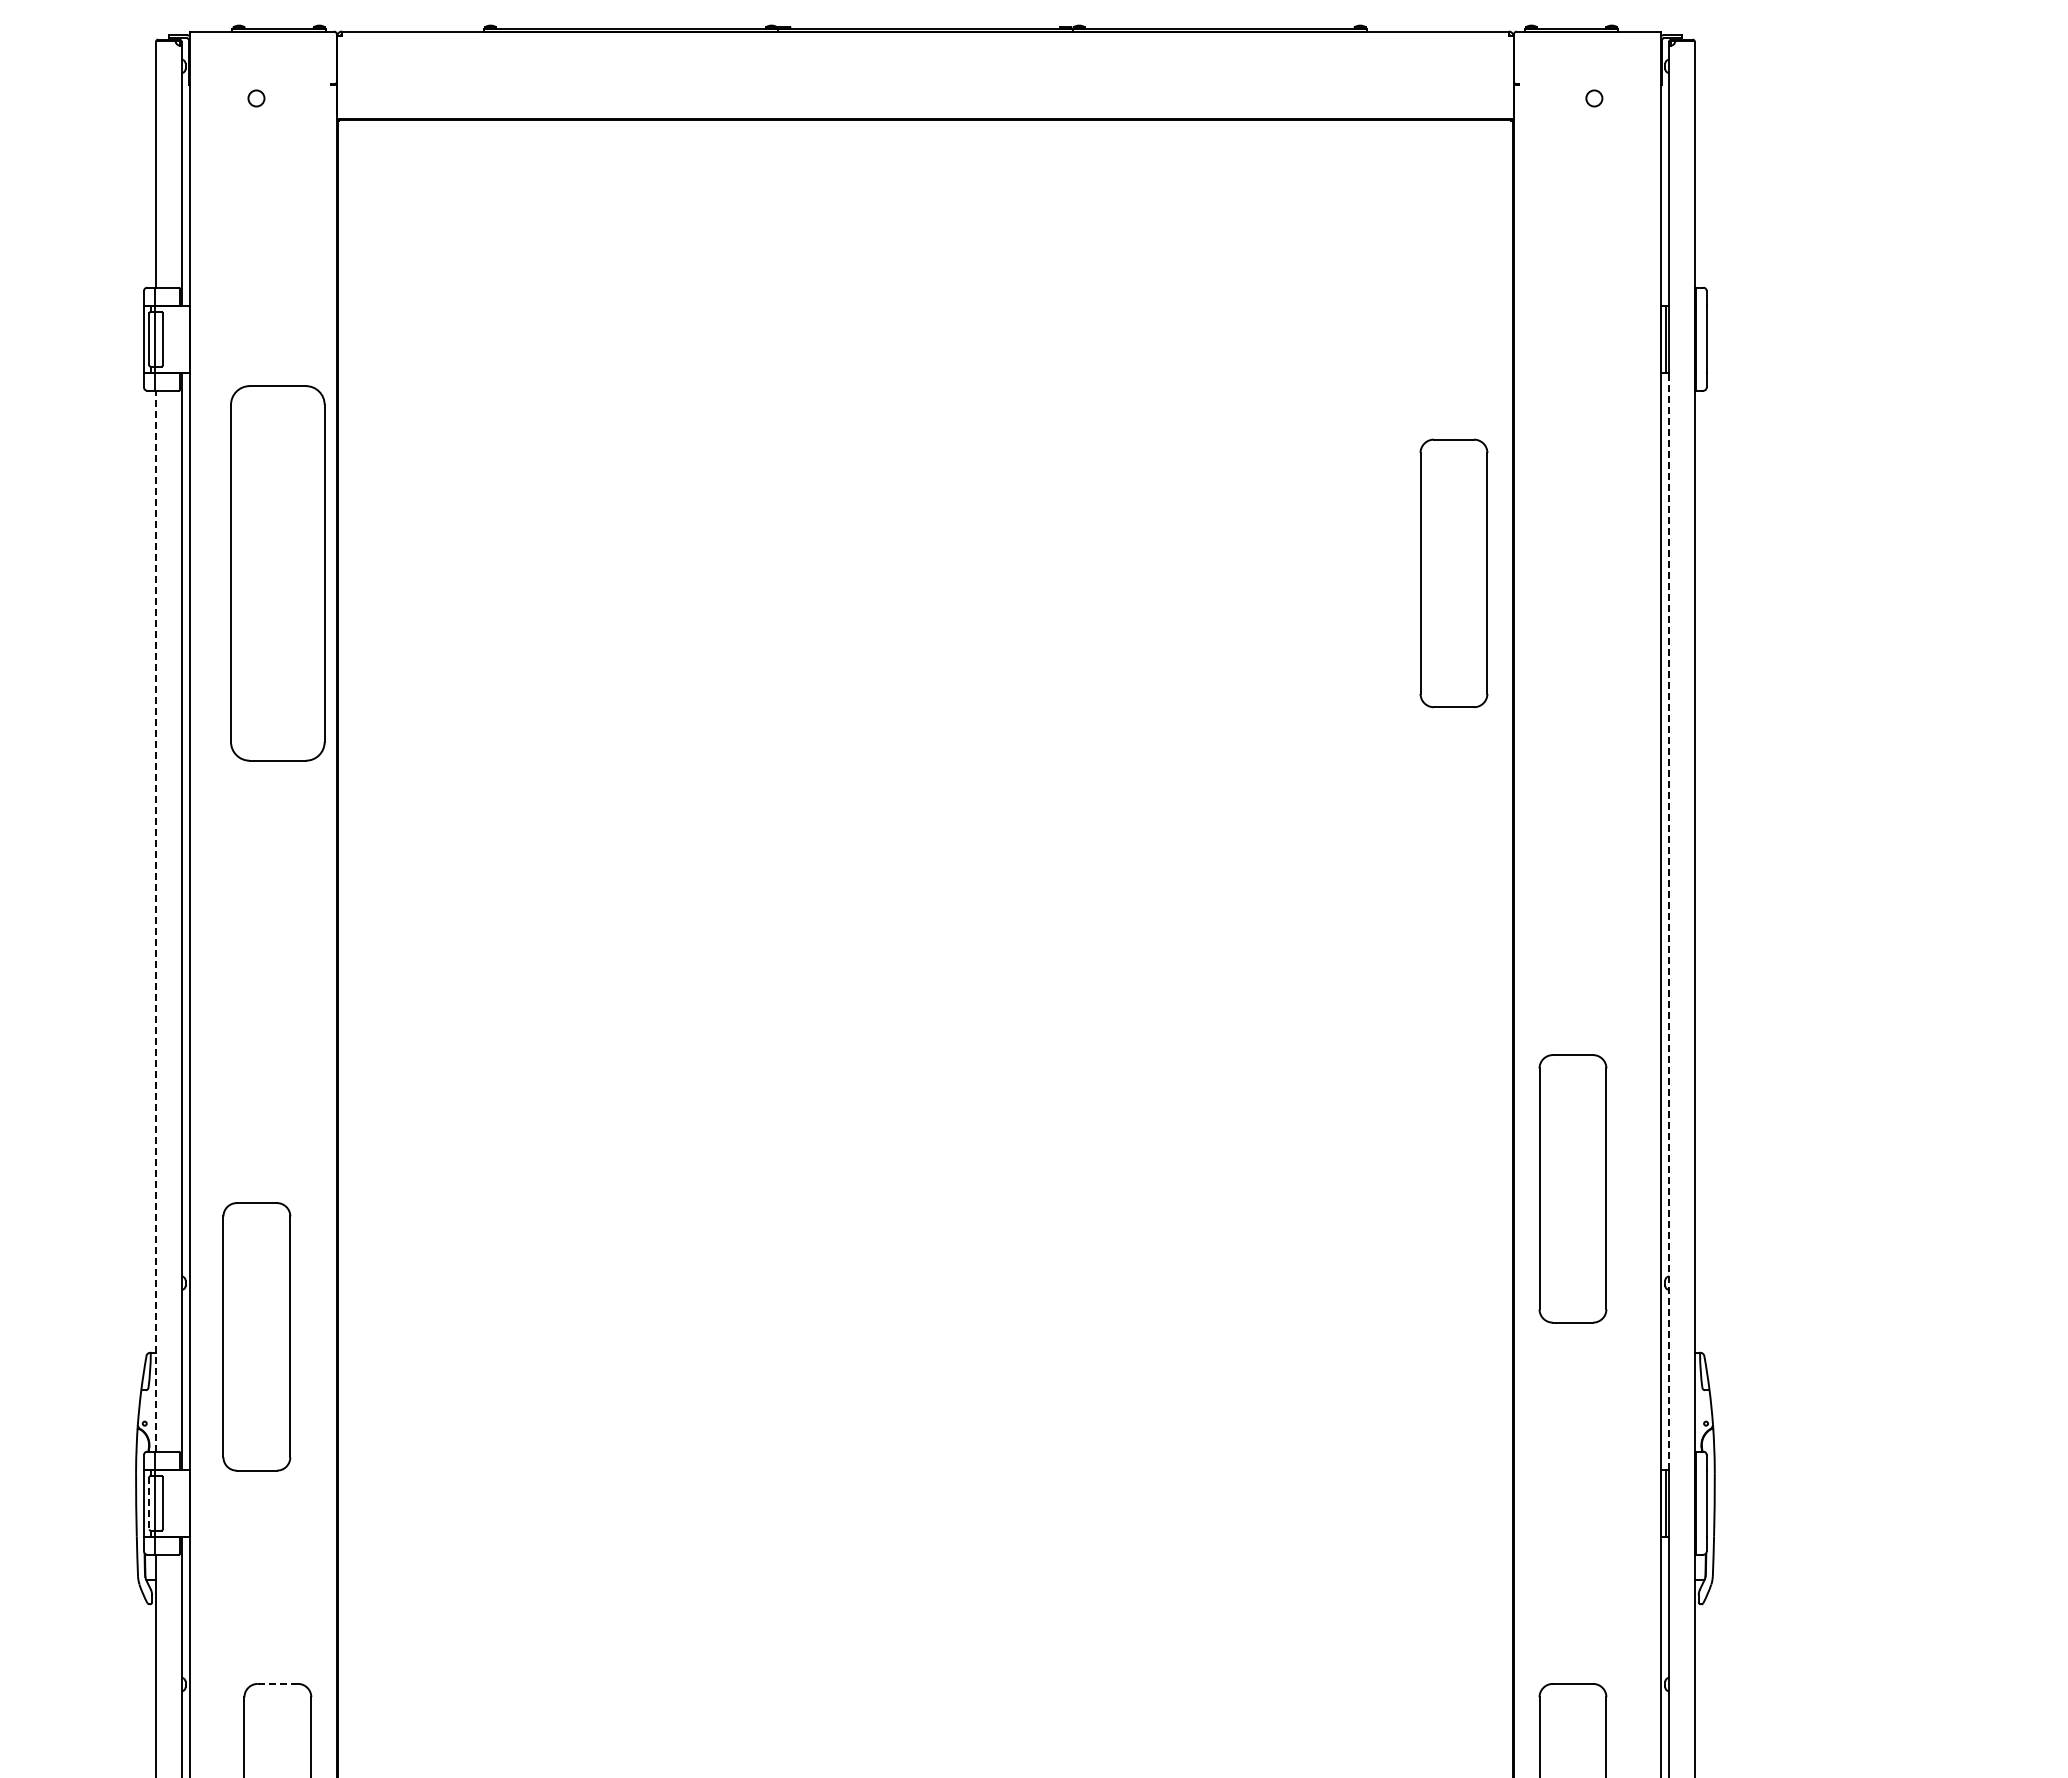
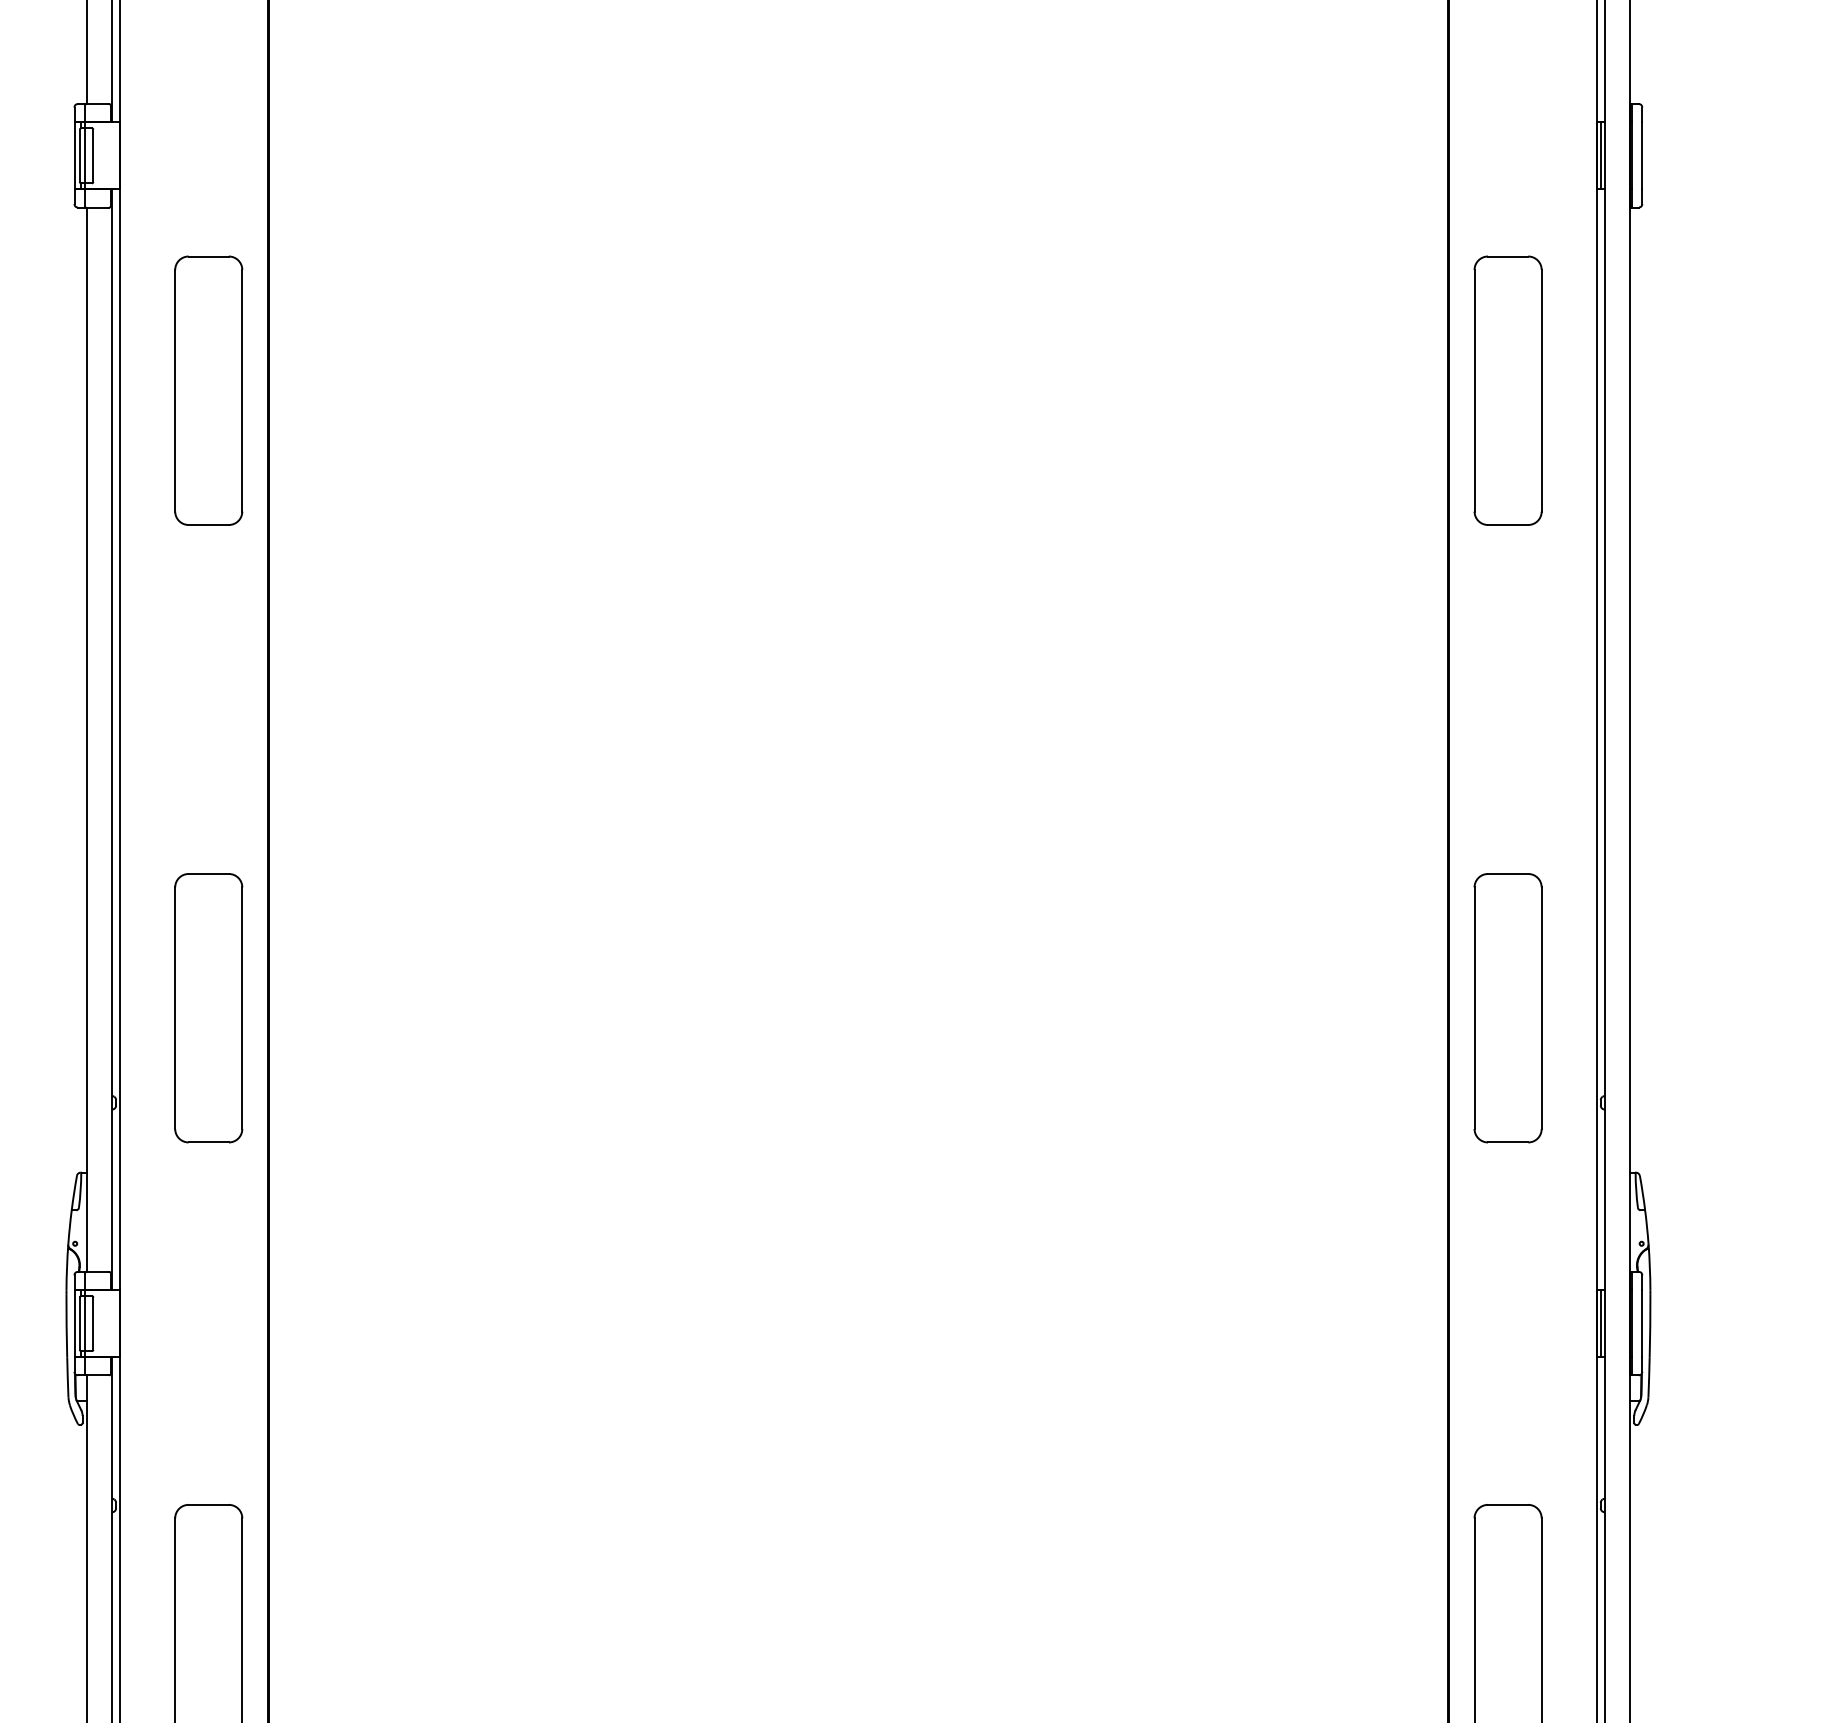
part: (277, 573) -> (208, 390), size x0.71
part: (1453, 573) -> (1507, 390), moved
line: (156, 920) -> (86, 738), dashed -> solid
line: (1669, 921) -> (1604, 739), dashed -> solid
part: (256, 1336) -> (208, 1007), moved
line: (149, 1503) -> (79, 1323), dashed -> solid
line: (277, 1683) -> (208, 1504), dashed -> solid

